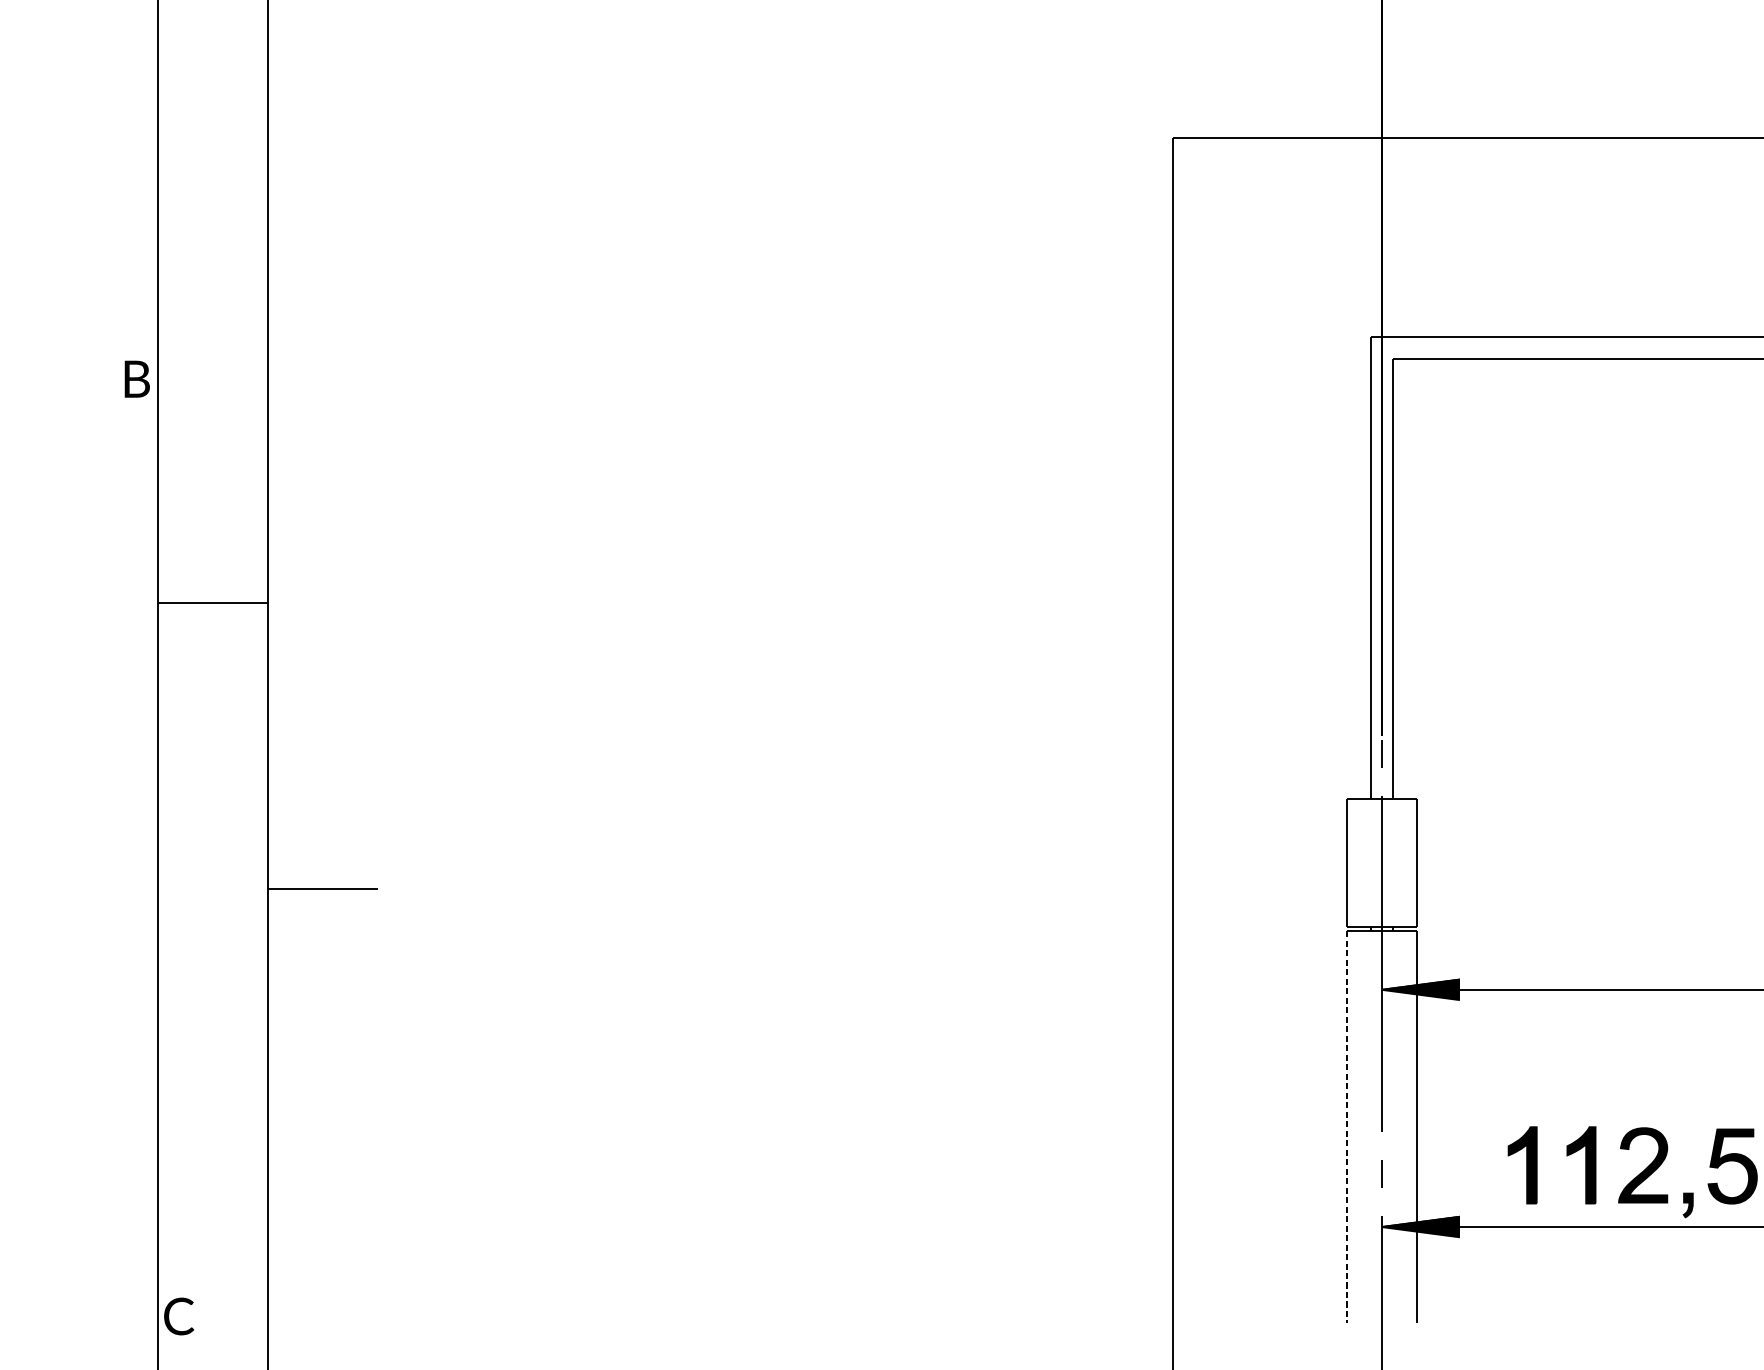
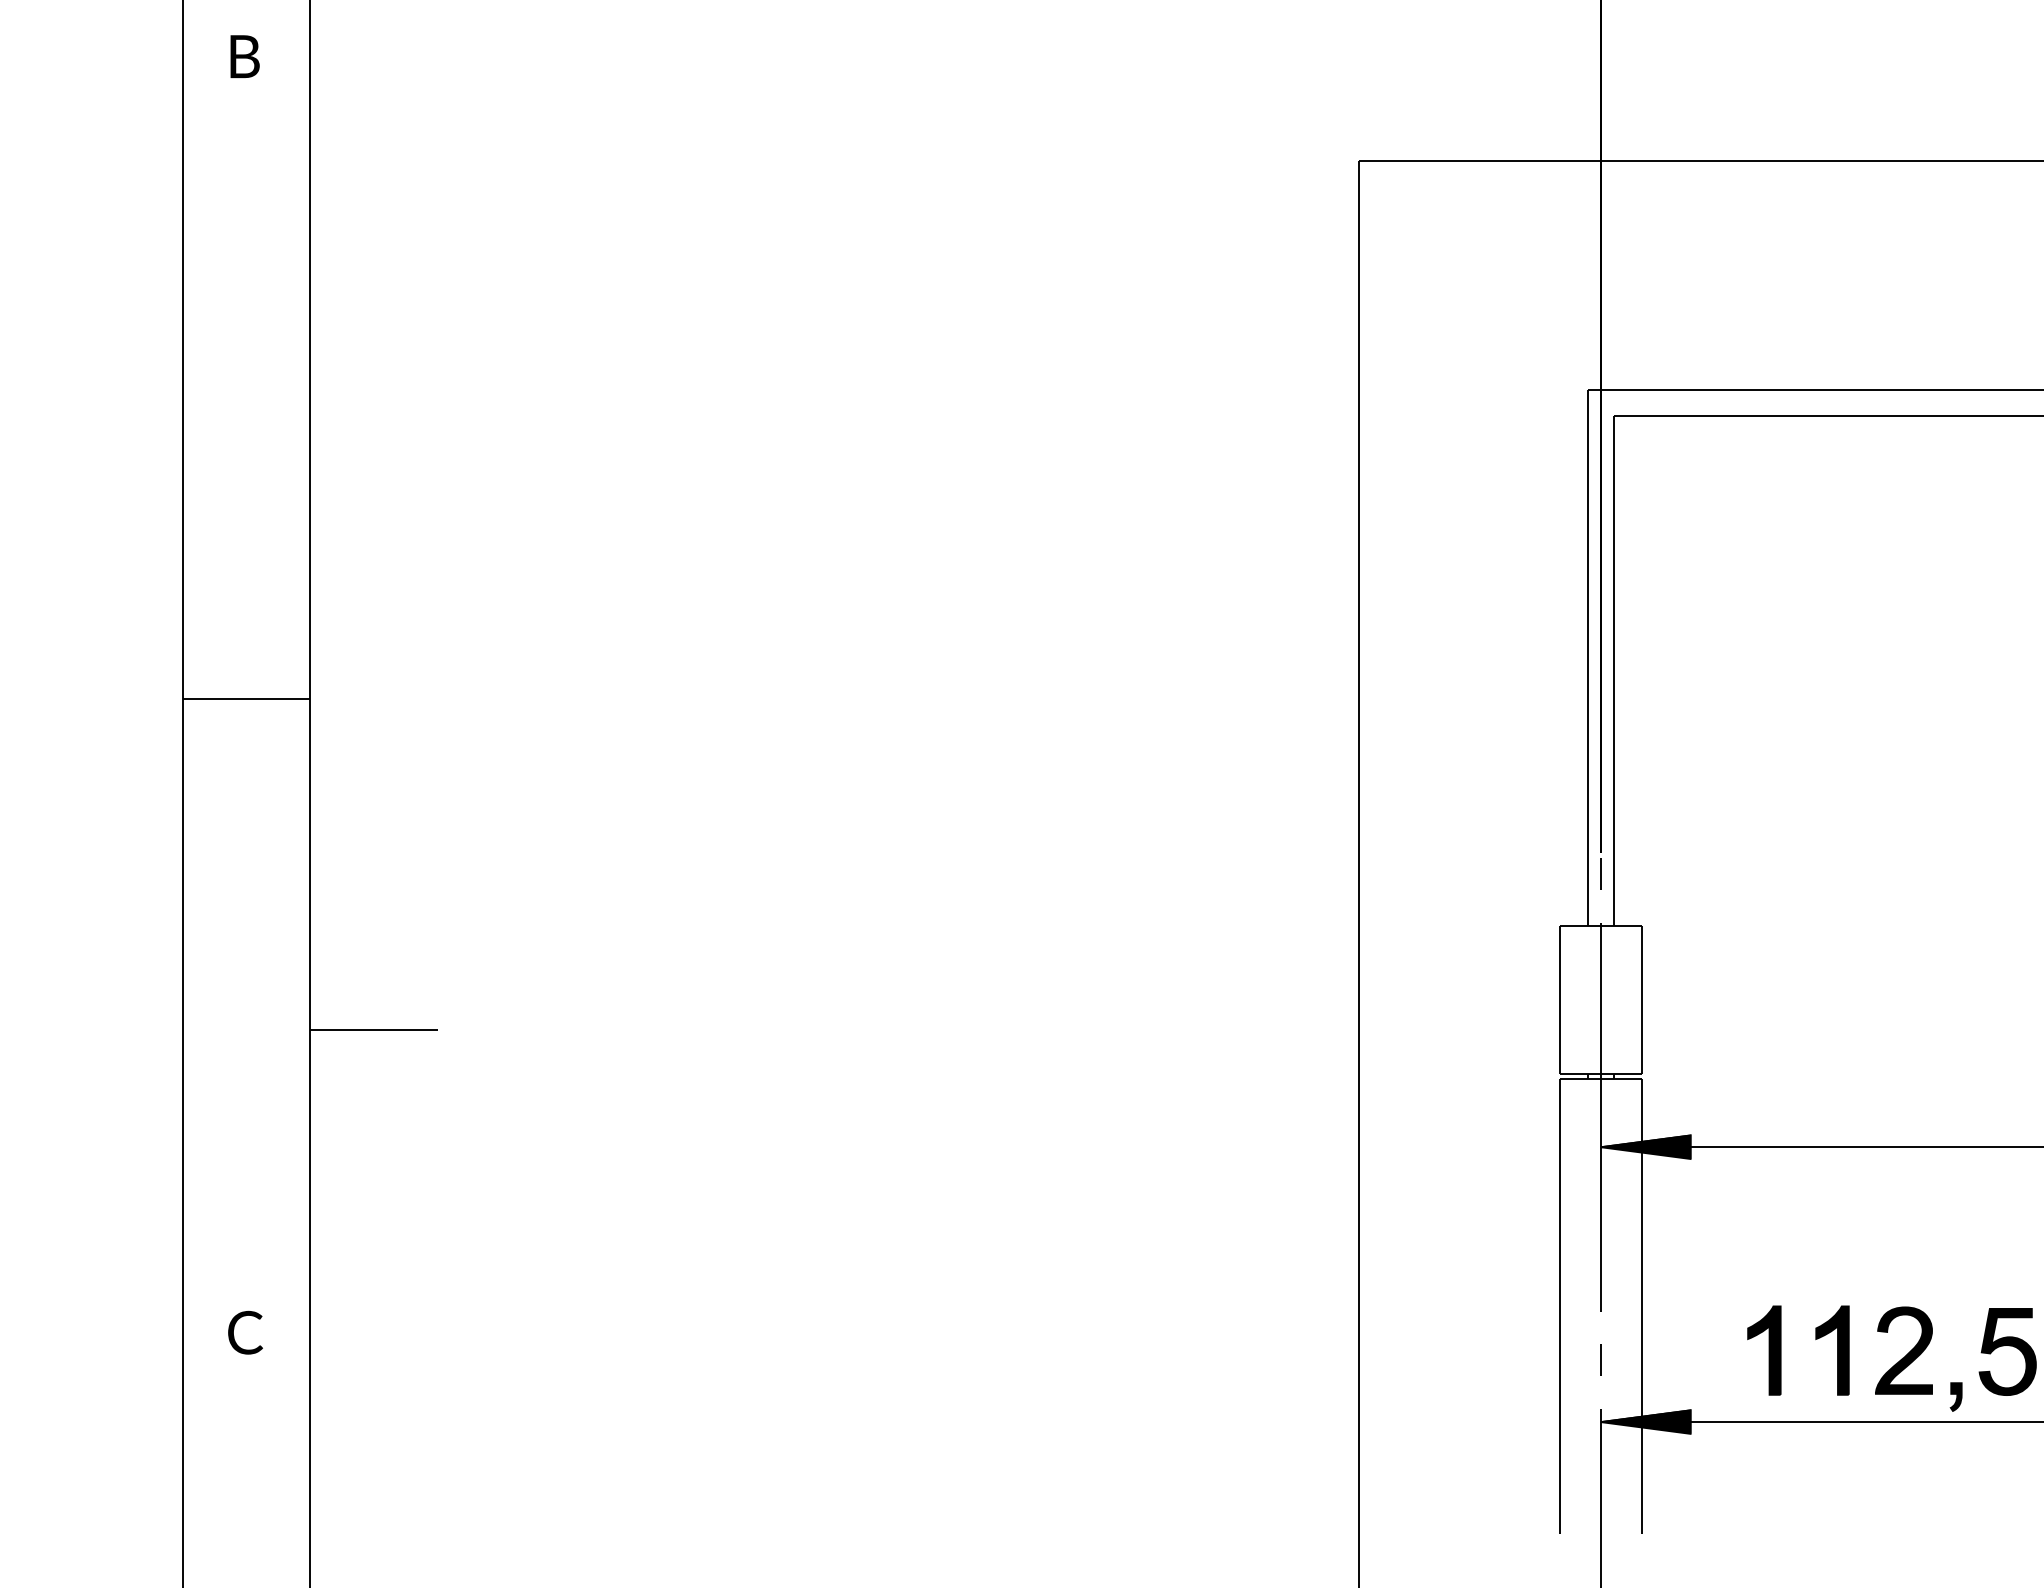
text: (136, 379) -> (244, 56), moved
line: (1346, 1127) -> (1560, 1306), dashed -> solid
text: (179, 1316) -> (245, 1332), moved

